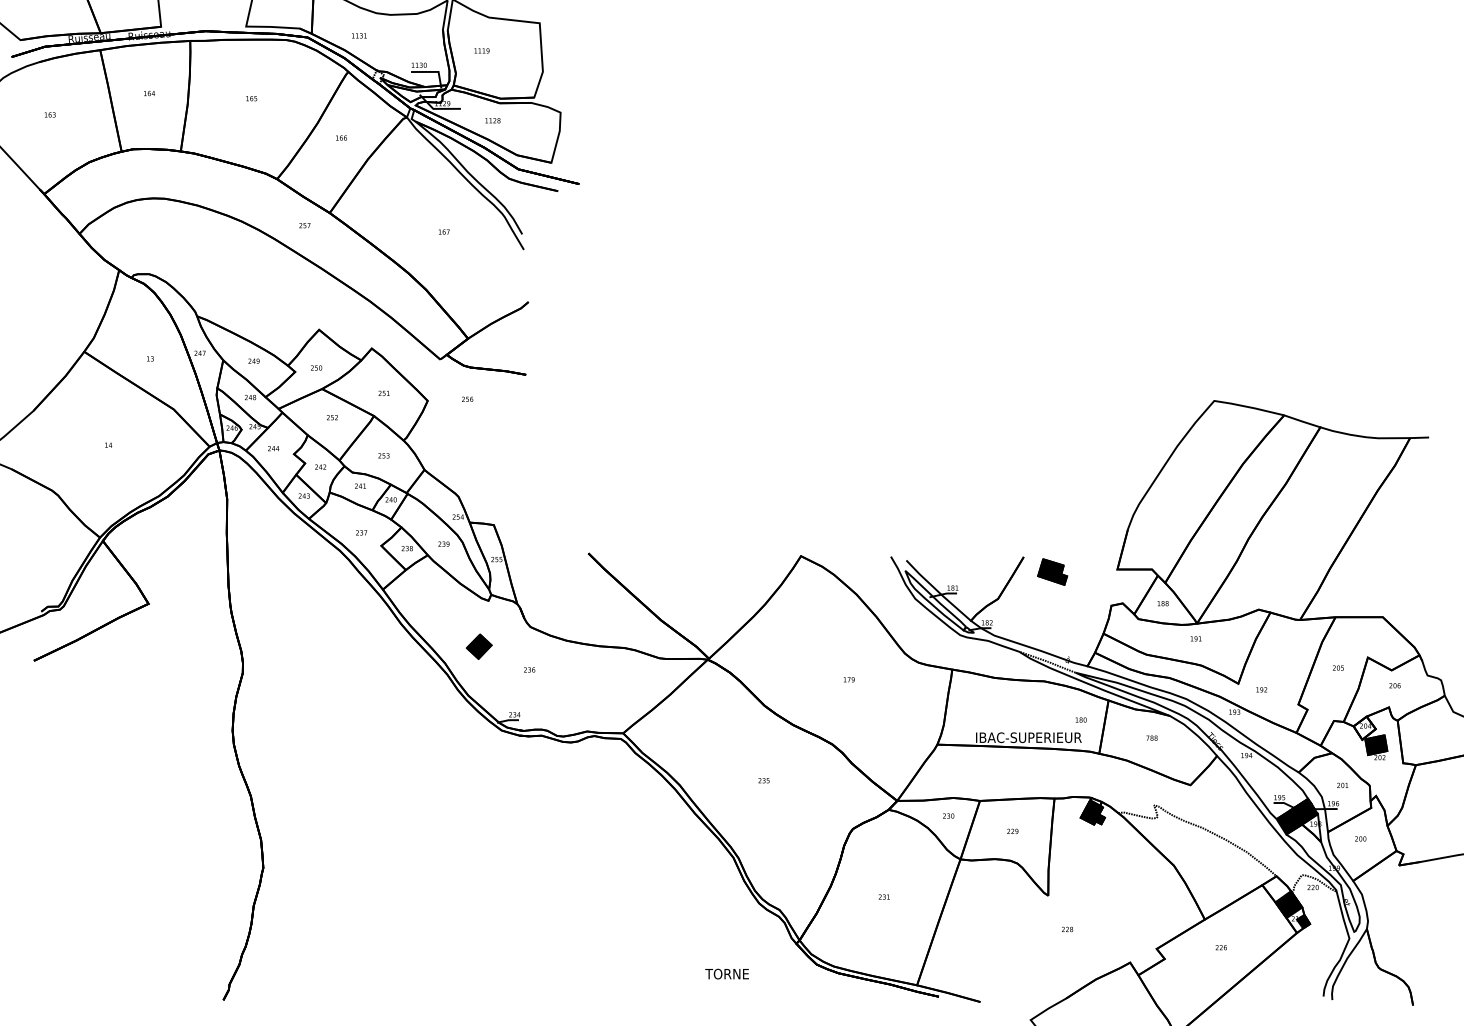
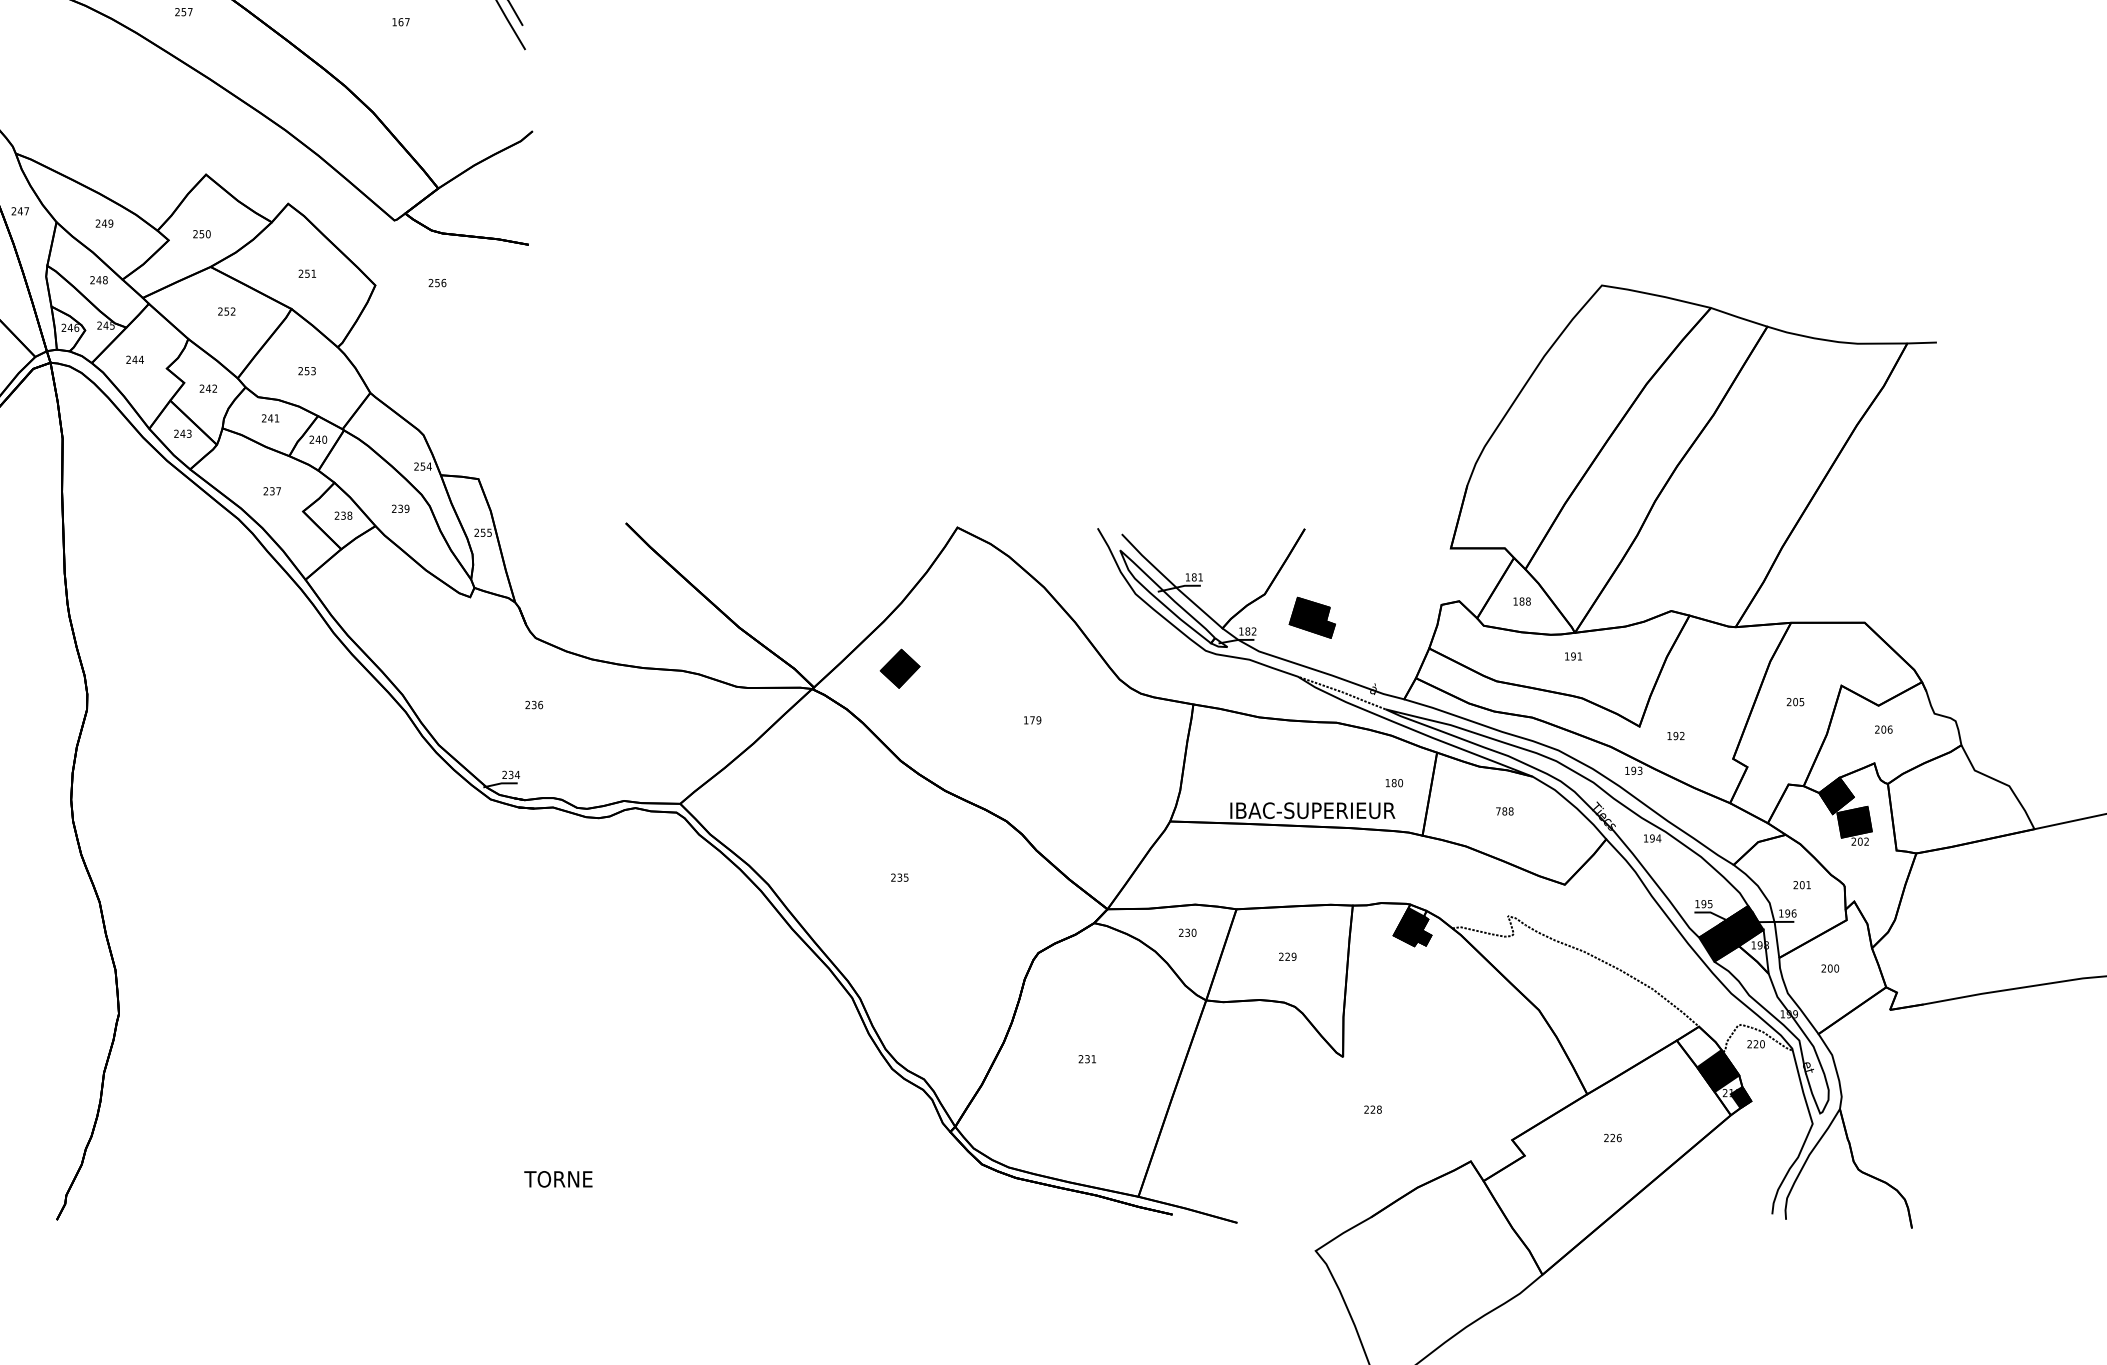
part: (1052, 571) -> (1312, 616), moved
part: (478, 646) -> (898, 668), moved
fill: (1364, 727) -> (1836, 794), added
text: (726, 973) -> (557, 1178), moved

